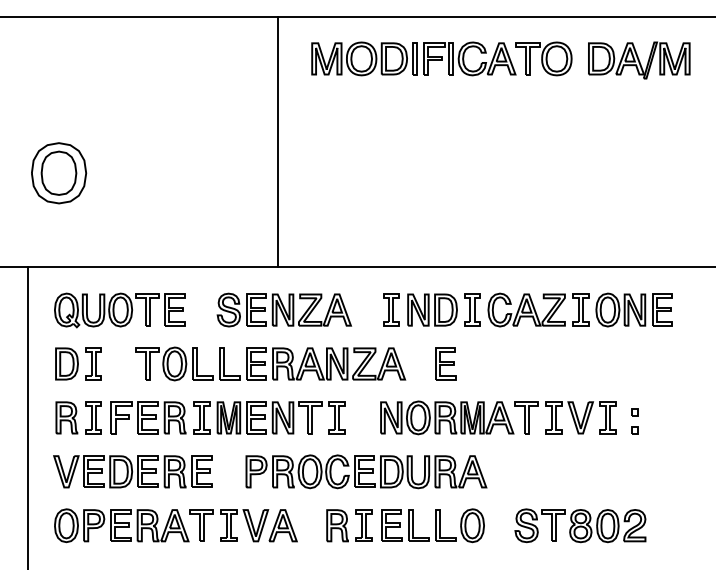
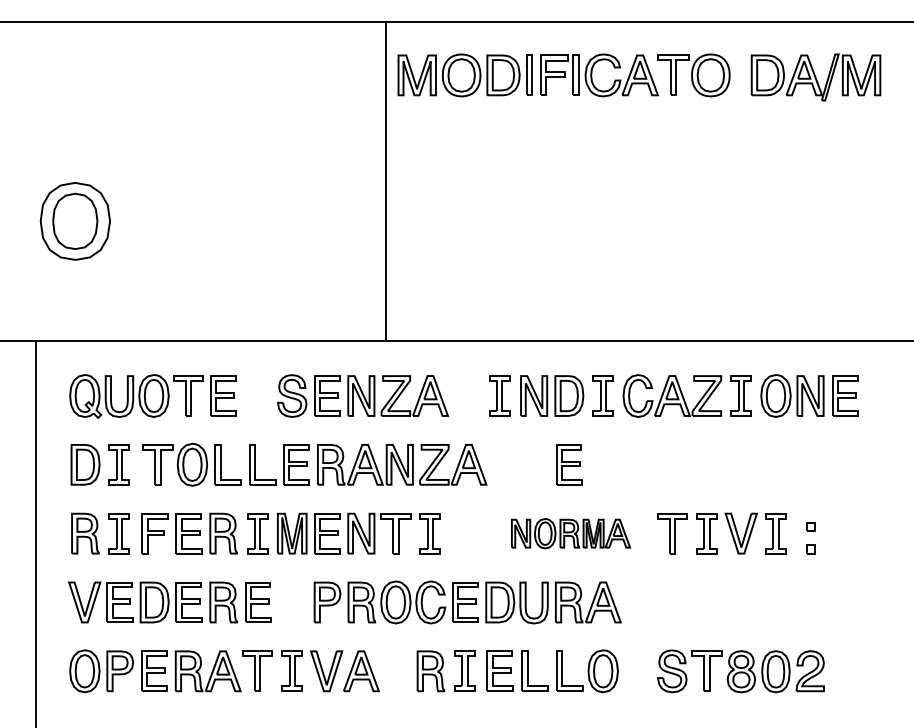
line: (277, 141) -> (386, 180), moved
part: (270, 363) -> (314, 464), moved
part: (447, 417) -> (571, 533), size x0.7

